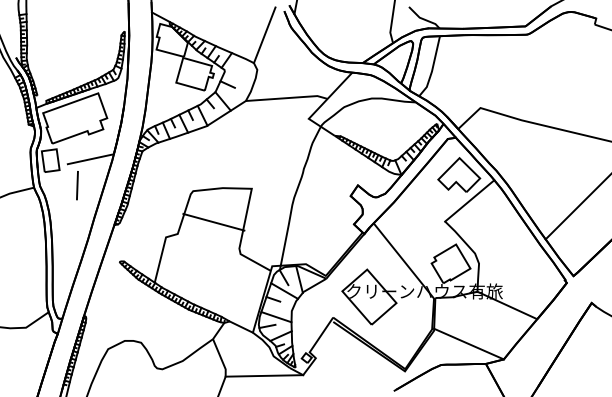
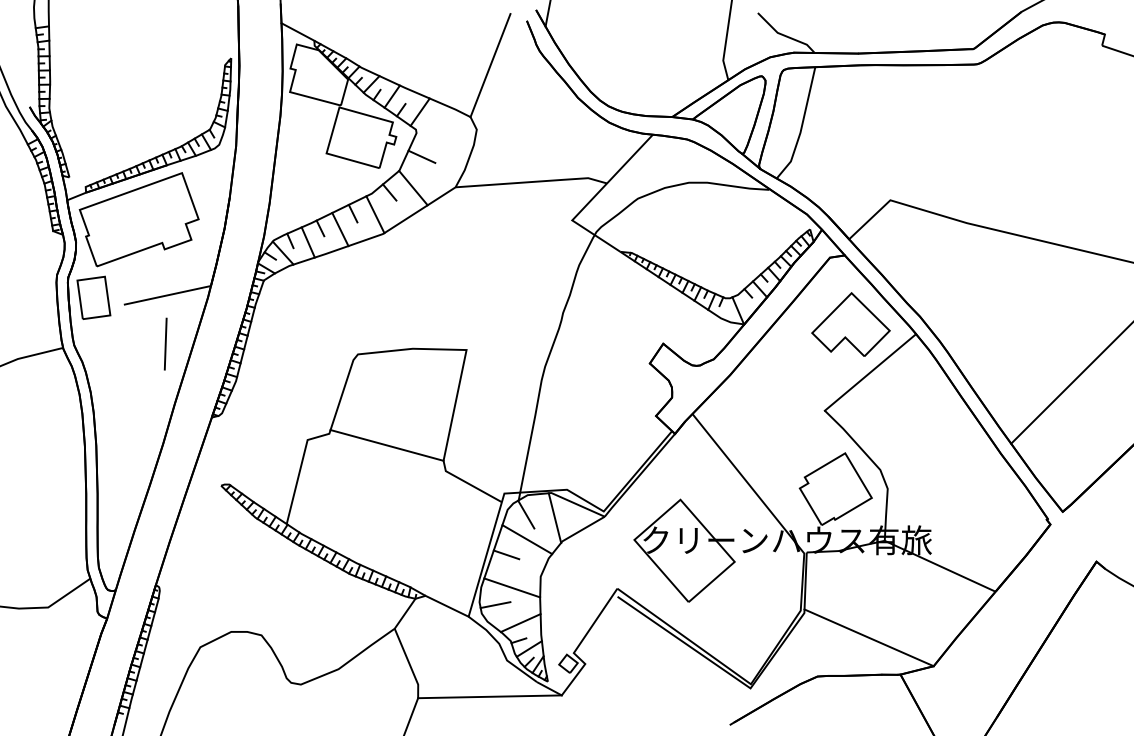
line: (77, 185) -> (165, 343), moved
line: (213, 221) -> (386, 443), moved

